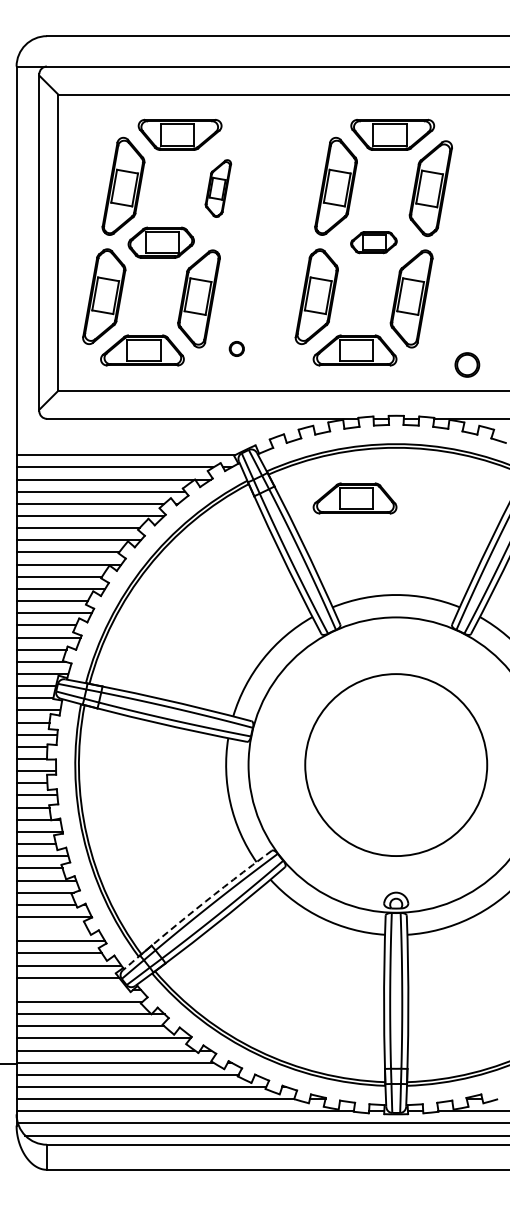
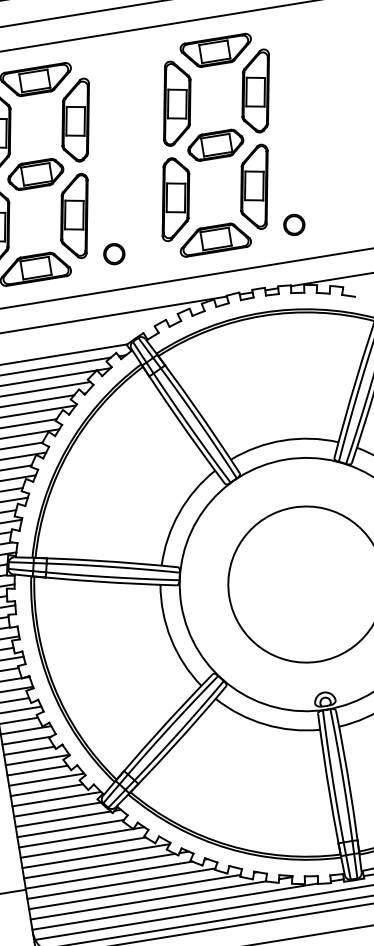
part: (218, 188) -> (76, 120), size x1.67
part: (373, 242) -> (215, 145), size x1.43
part: (236, 348) -> (114, 253), size x1.67
part: (467, 364) -> (294, 224), moved
part: (354, 498) -> (234, 364), removed
arc: (196, 909) -> (157, 734), dashed -> solid
line: (51, 929) -> (37, 771), added
line: (72, 989) -> (63, 818), added

